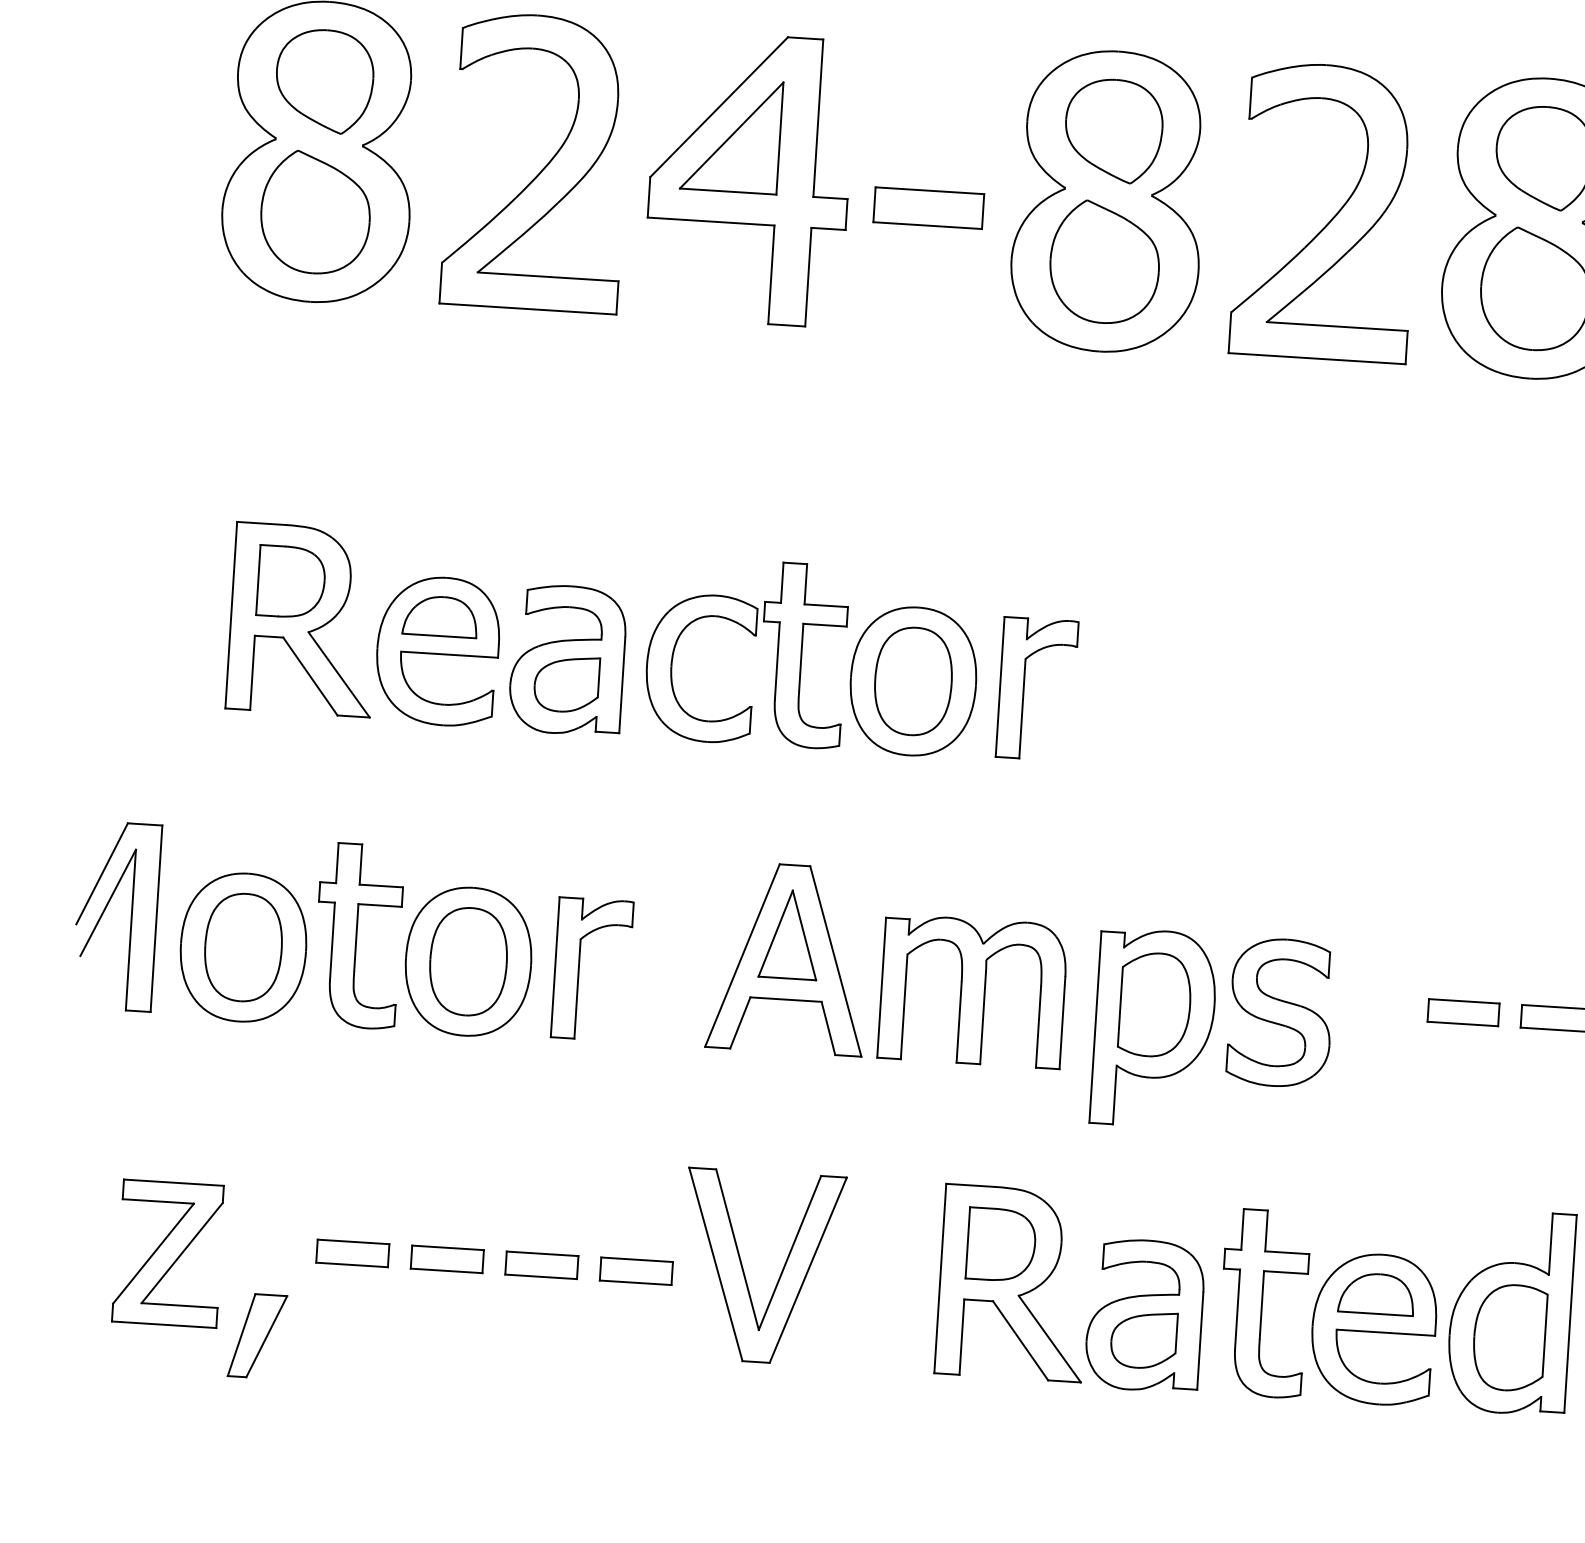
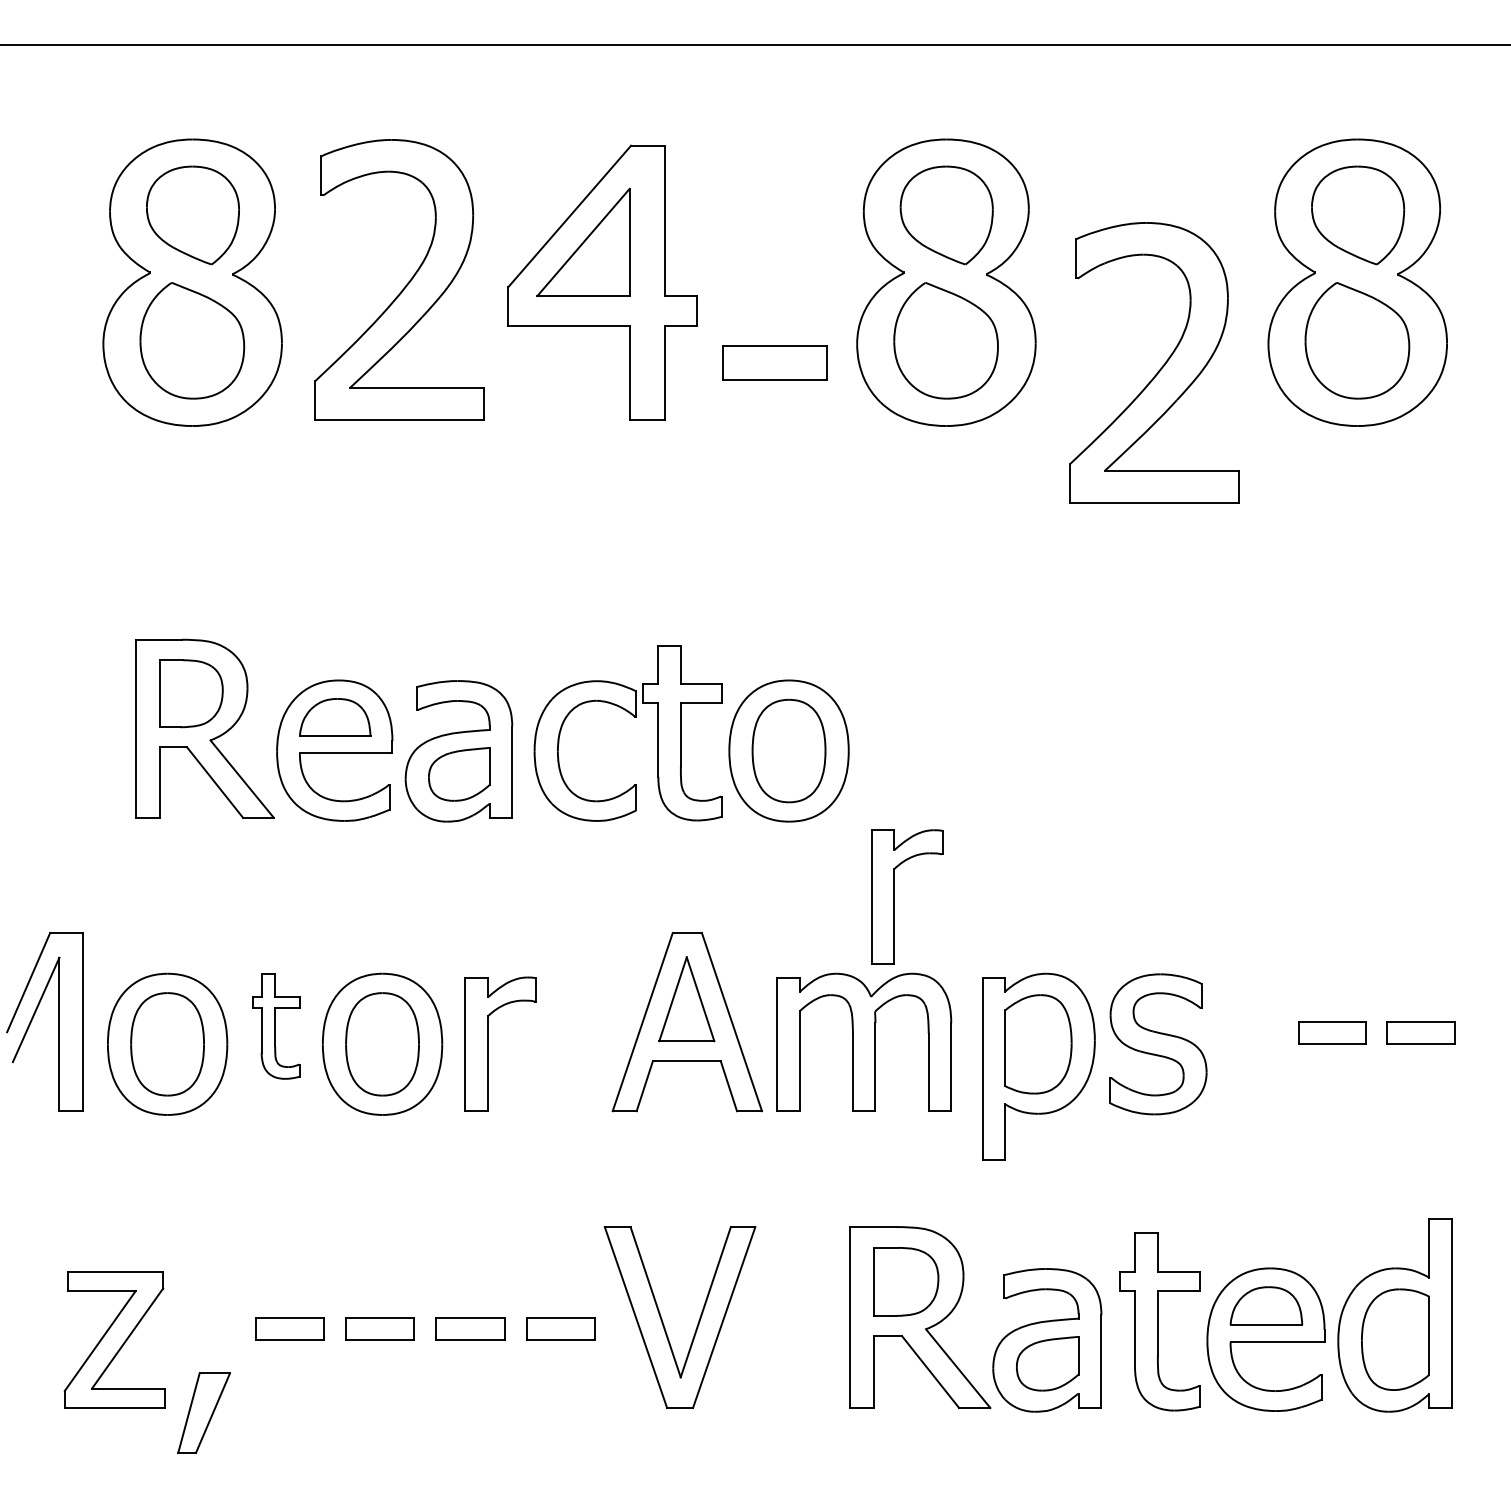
part: (927, 207) -> (774, 362), moved
part: (1333, 216) -> (1161, 366), moved
part: (1023, 687) -> (894, 896), moved
part: (358, 936) -> (276, 1026), size x0.6

